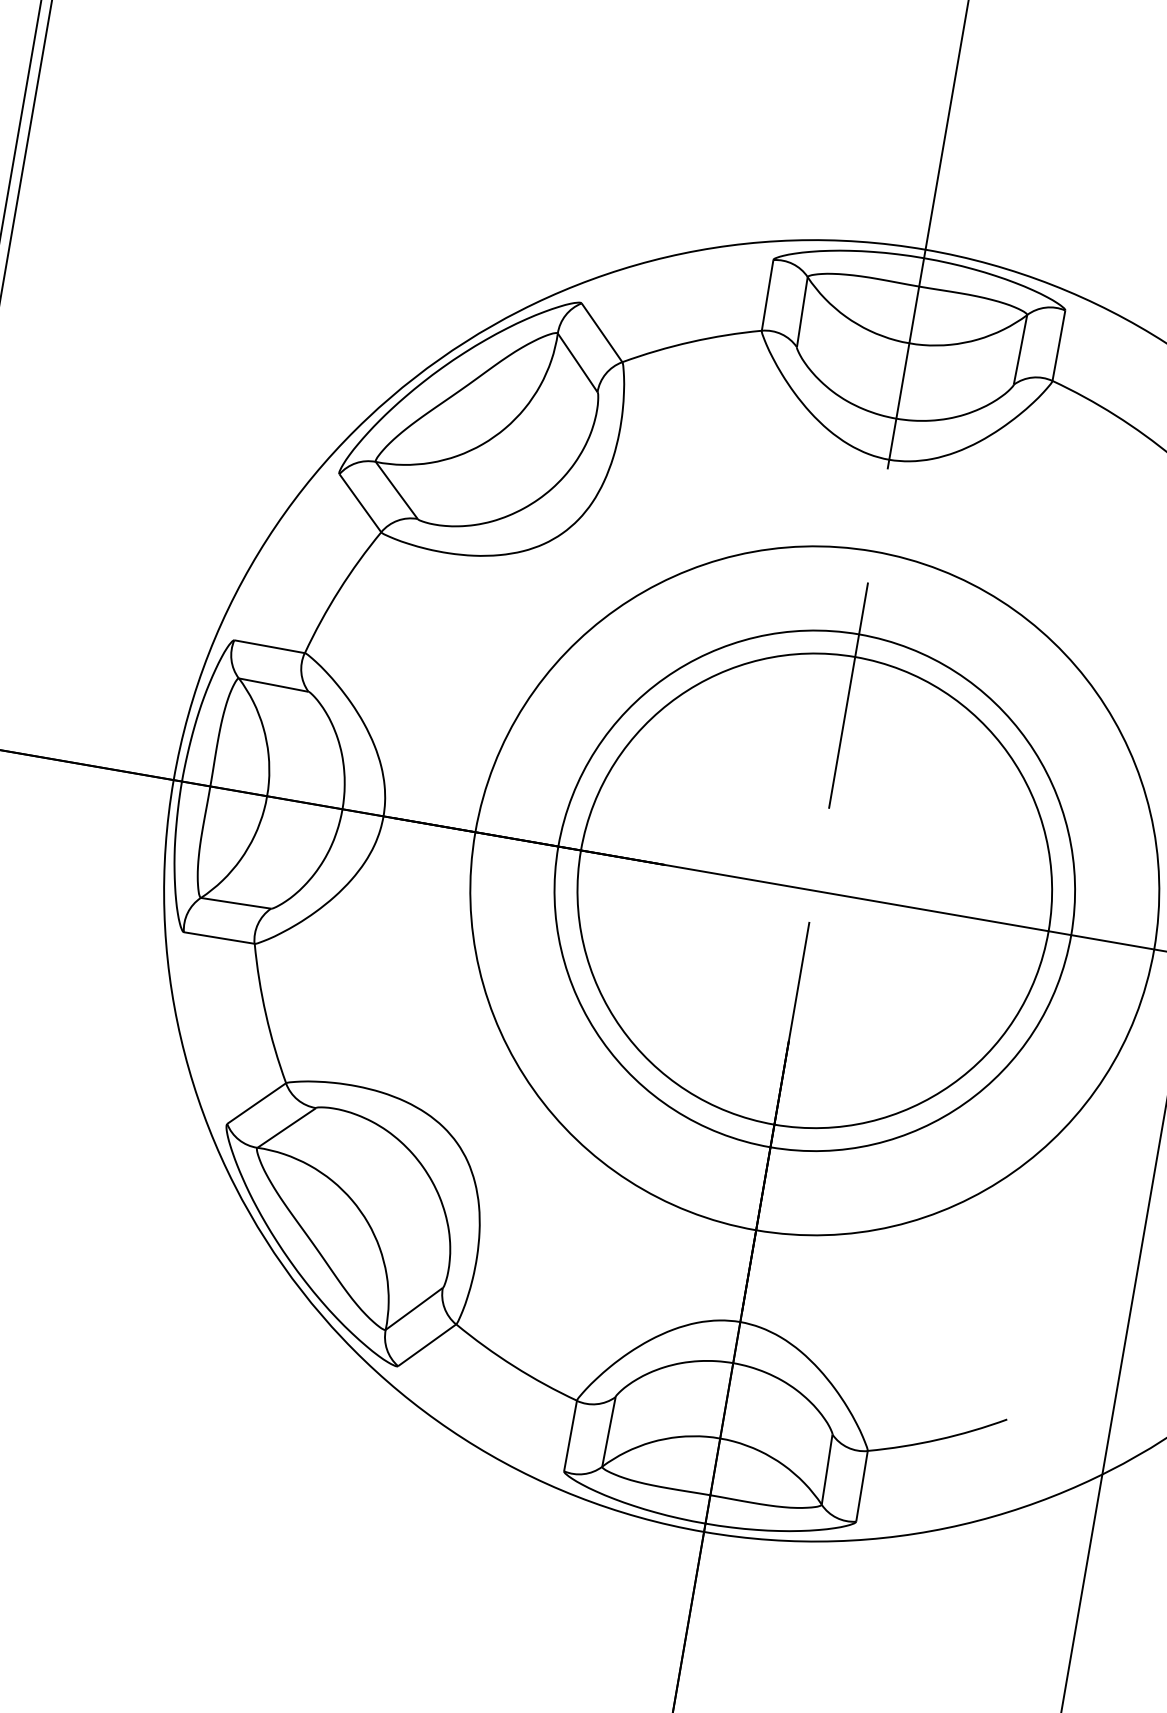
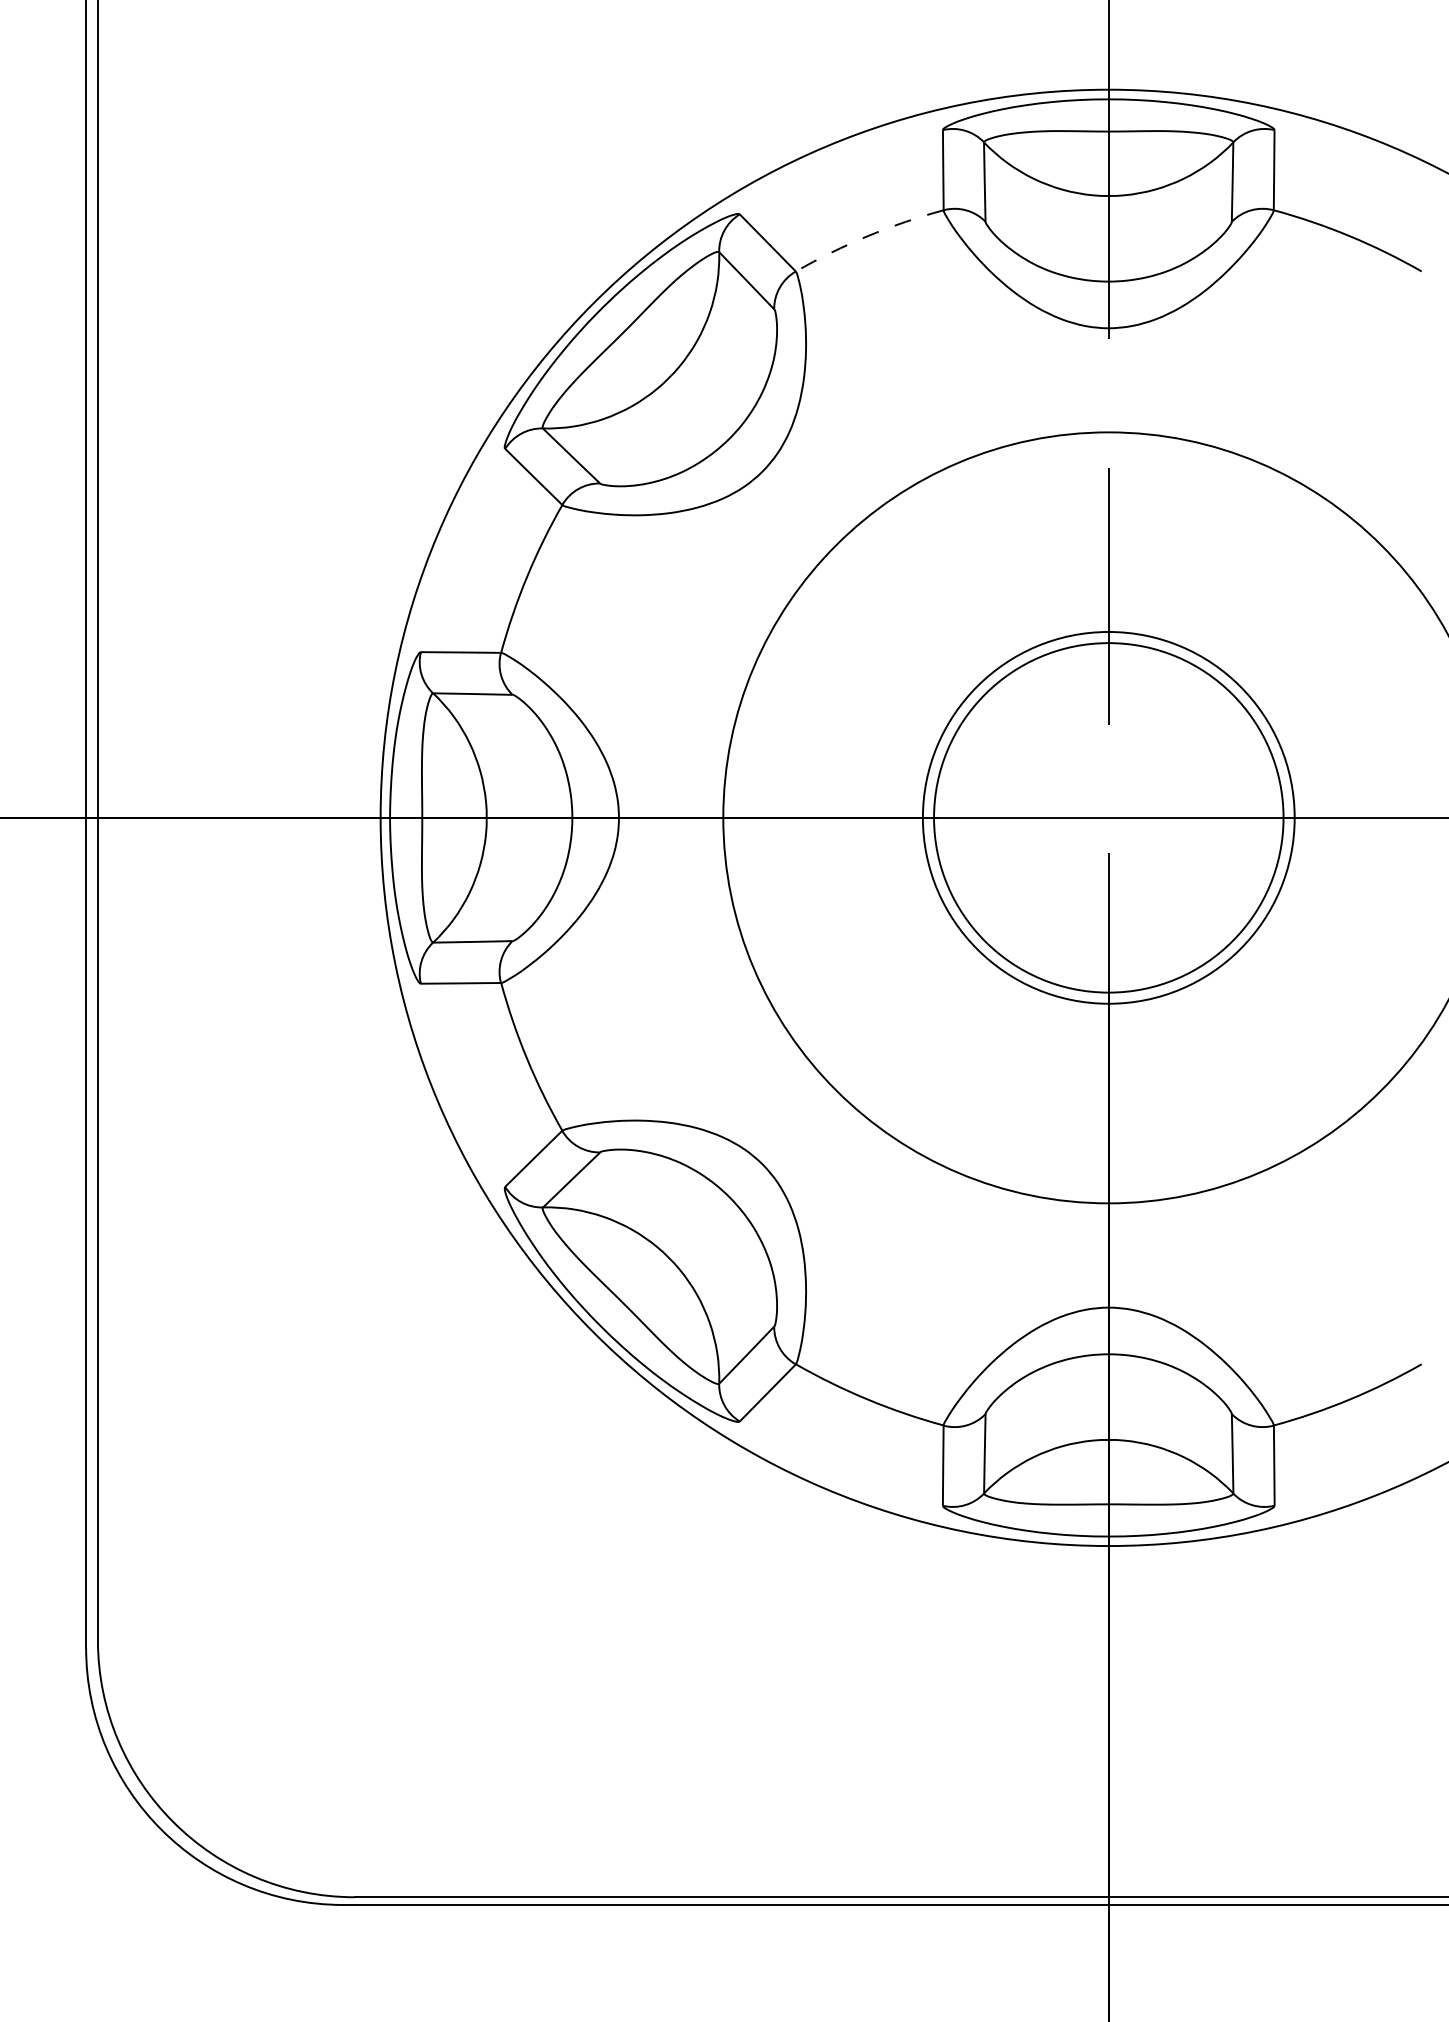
arc: (690, 342) -> (867, 236), solid -> dashed
circle: (814, 890) -> (1108, 817), size x0.6
circle: (814, 890) -> (1108, 817), size x0.7

